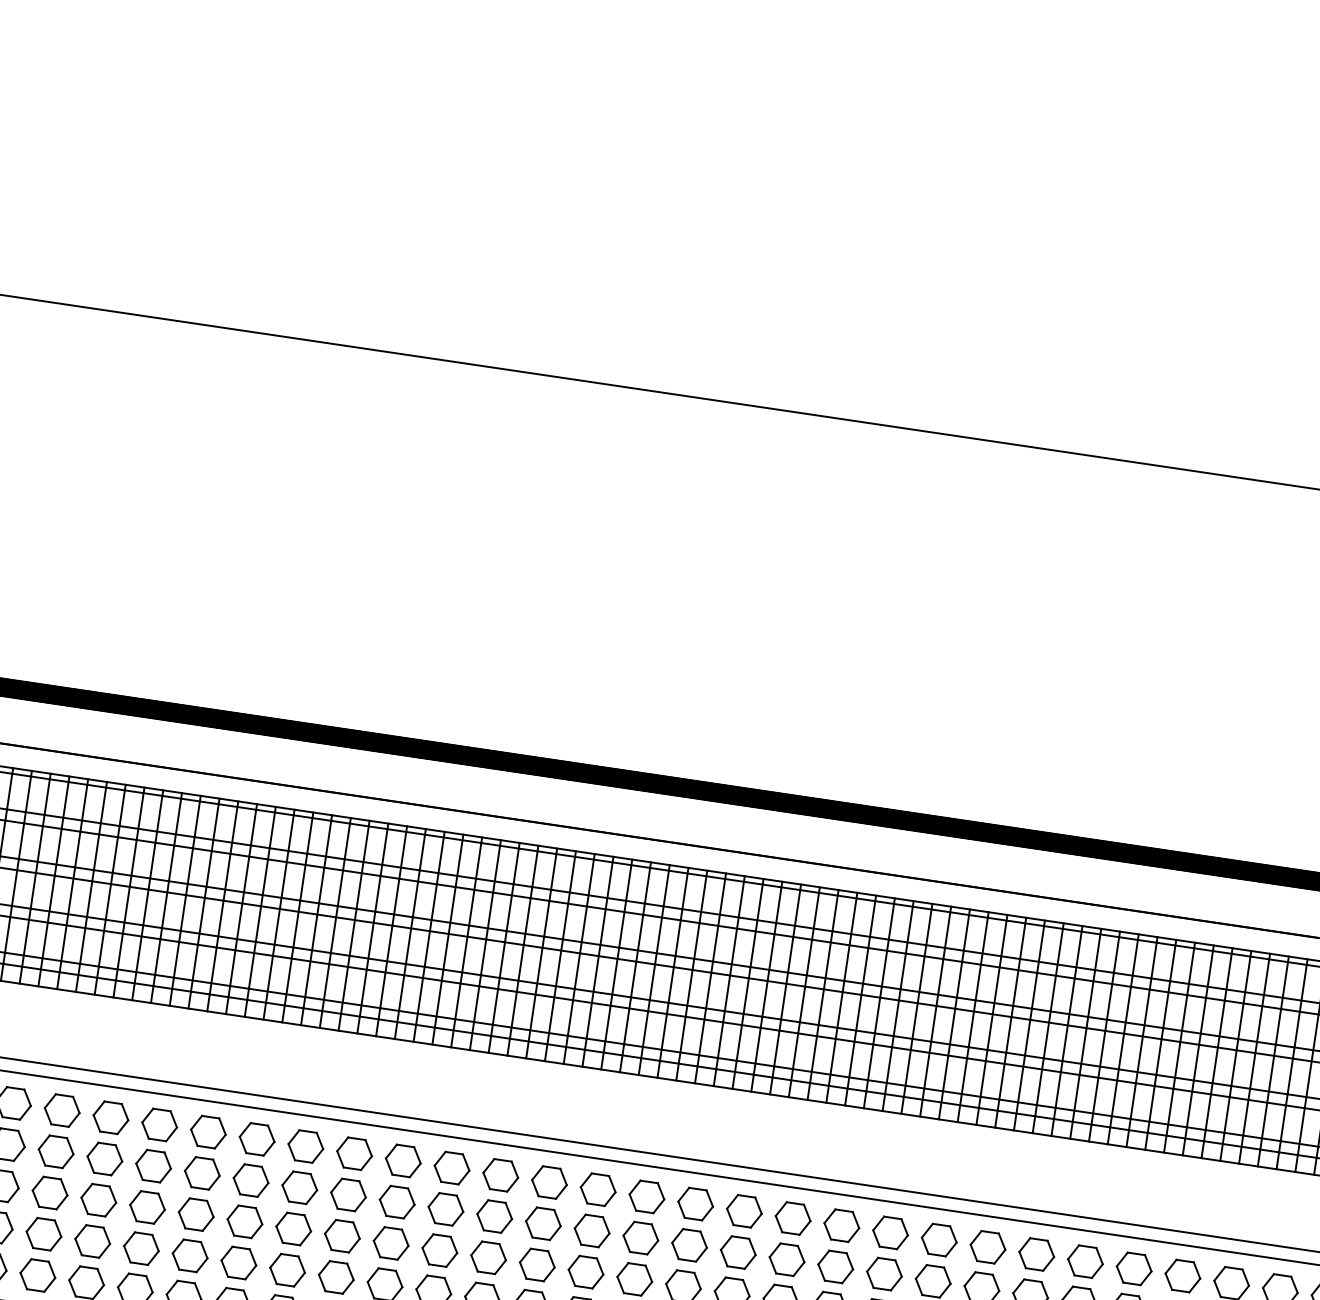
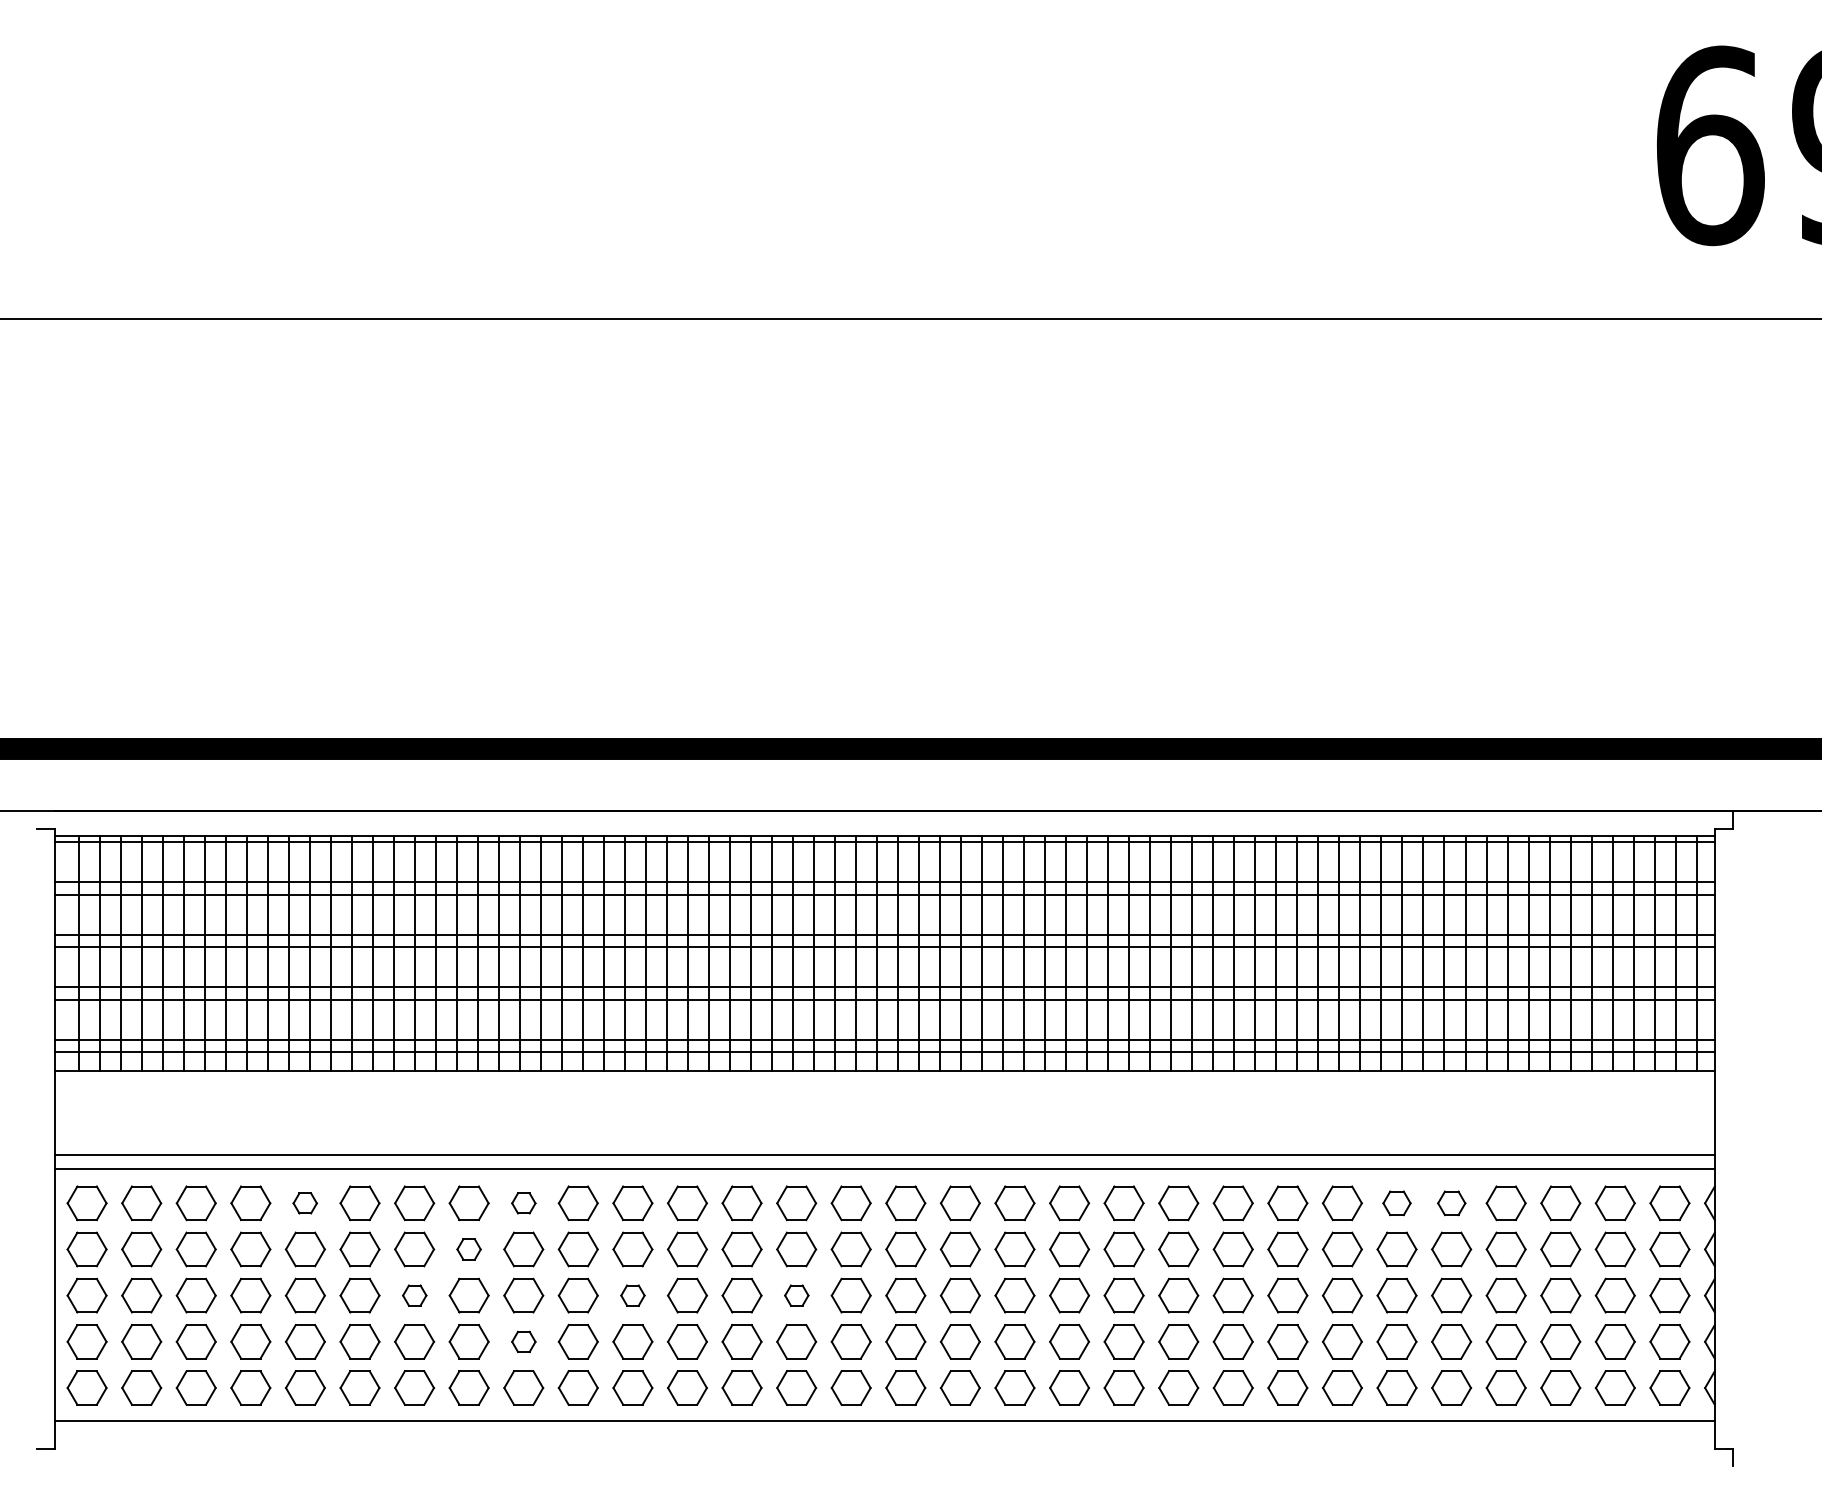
part: (110, 1117) -> (304, 1203), size x0.6
part: (305, 1146) -> (523, 1203), size x0.6
part: (250, 1180) -> (468, 1249), size x0.6
part: (196, 1214) -> (414, 1295), size x0.6
part: (390, 1243) -> (632, 1295), size x0.6
part: (1084, 1261) -> (1396, 1203), size x0.7
part: (537, 1264) -> (796, 1295), size x0.6
part: (287, 1269) -> (523, 1341), size x0.6
part: (1134, 1269) -> (1451, 1203), size x0.7

